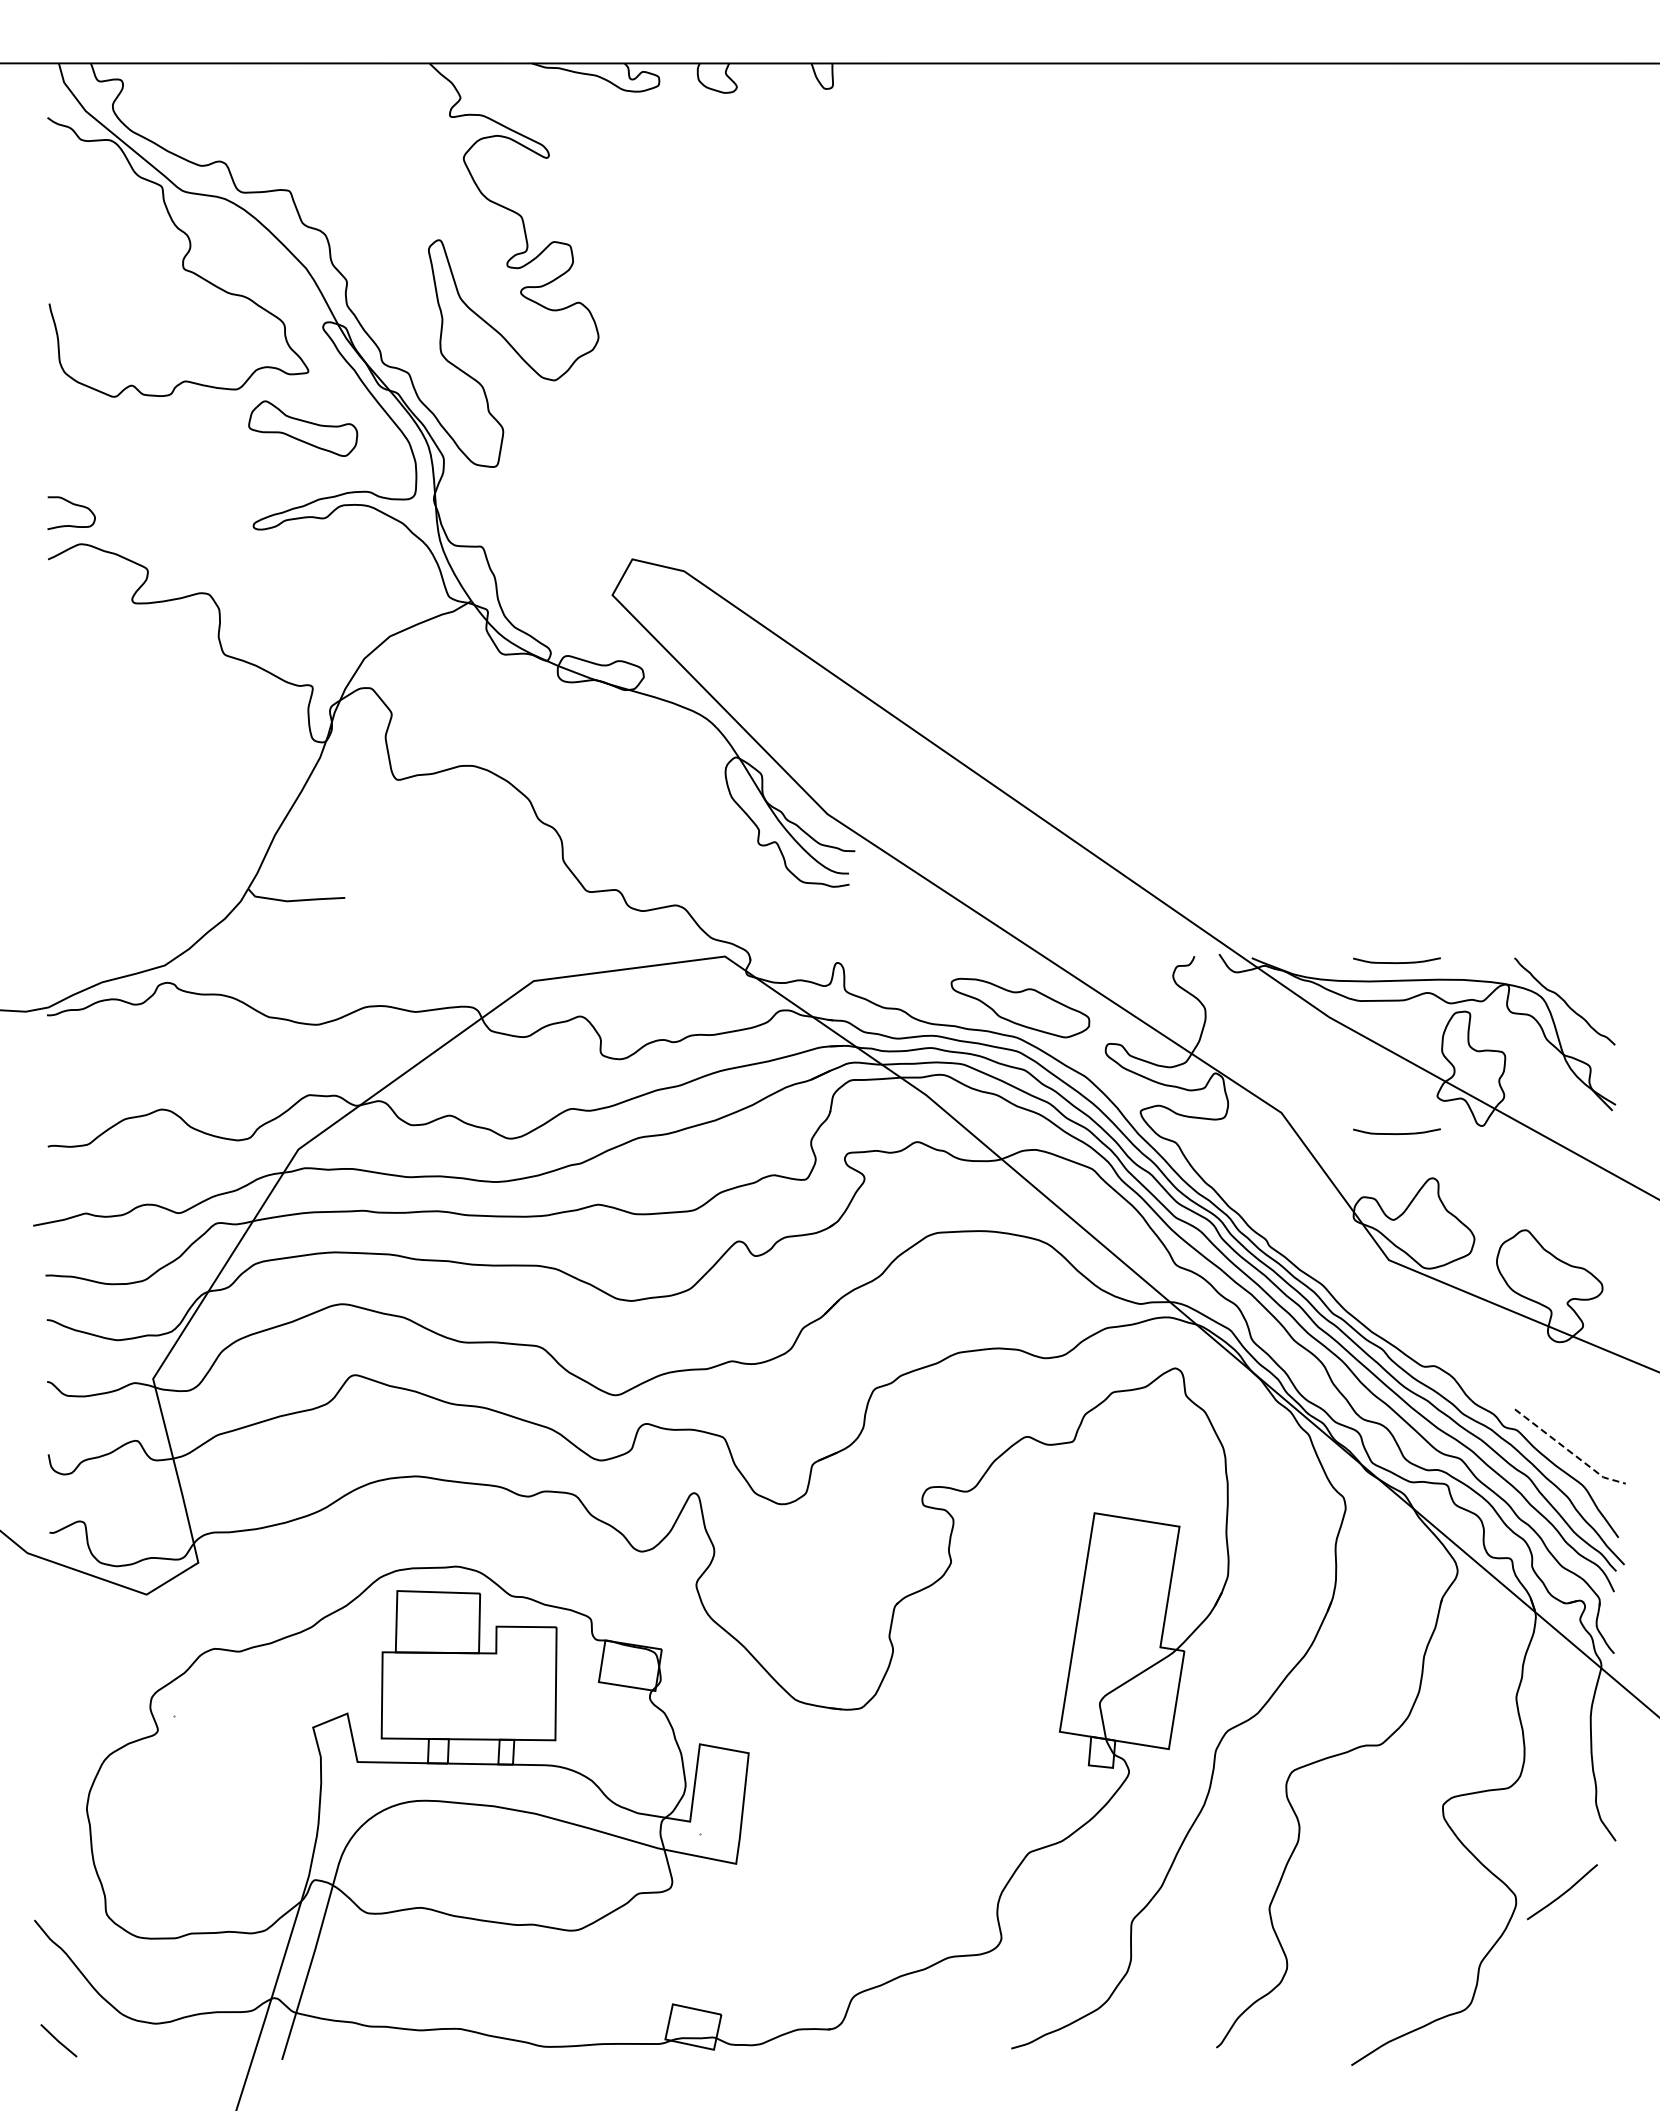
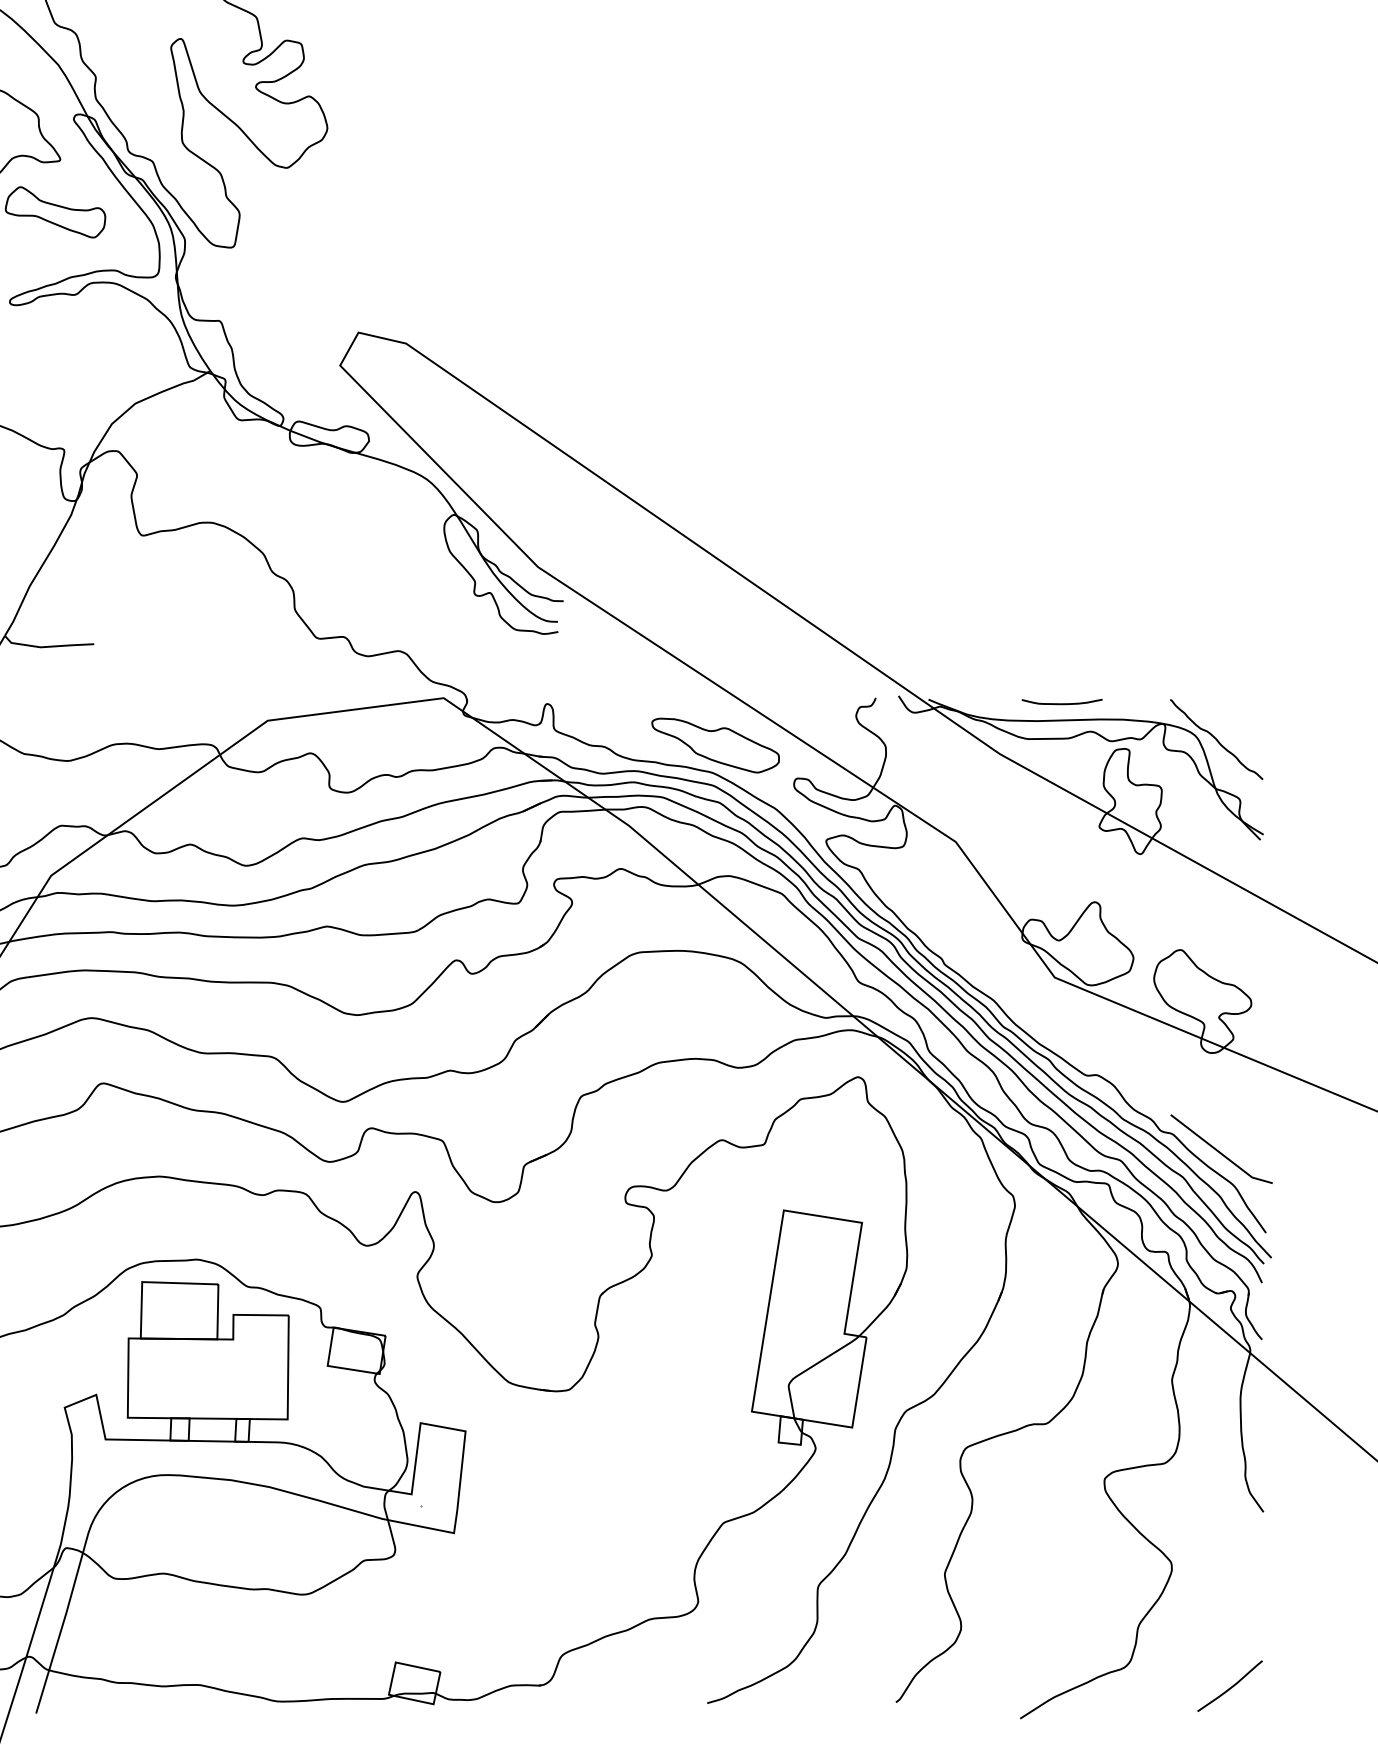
curve: (1396, 1133) -> (1061, 861), removed
line: (1569, 1451) -> (1220, 1153), dashed -> solid
curve: (1563, 1892) -> (1231, 1686), moved

